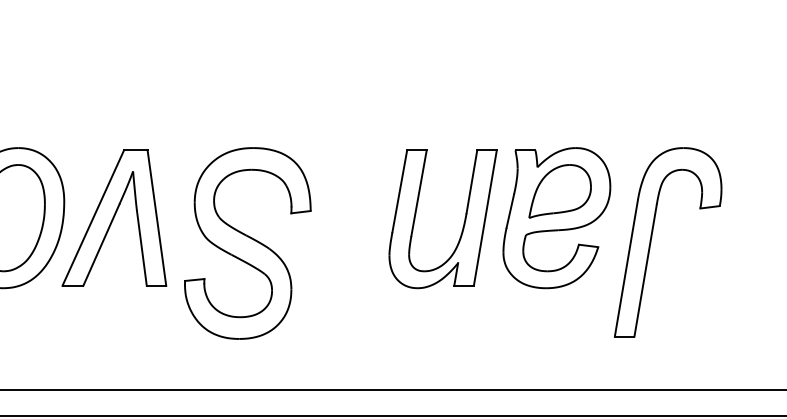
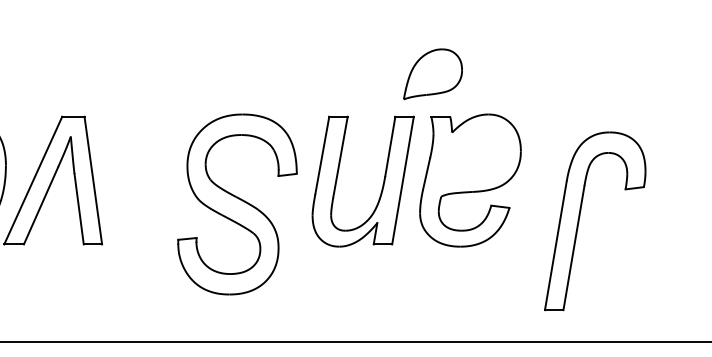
part: (559, 191) -> (432, 74), moved
part: (652, 237) -> (580, 216), moved
part: (247, 243) -> (237, 204), moved

